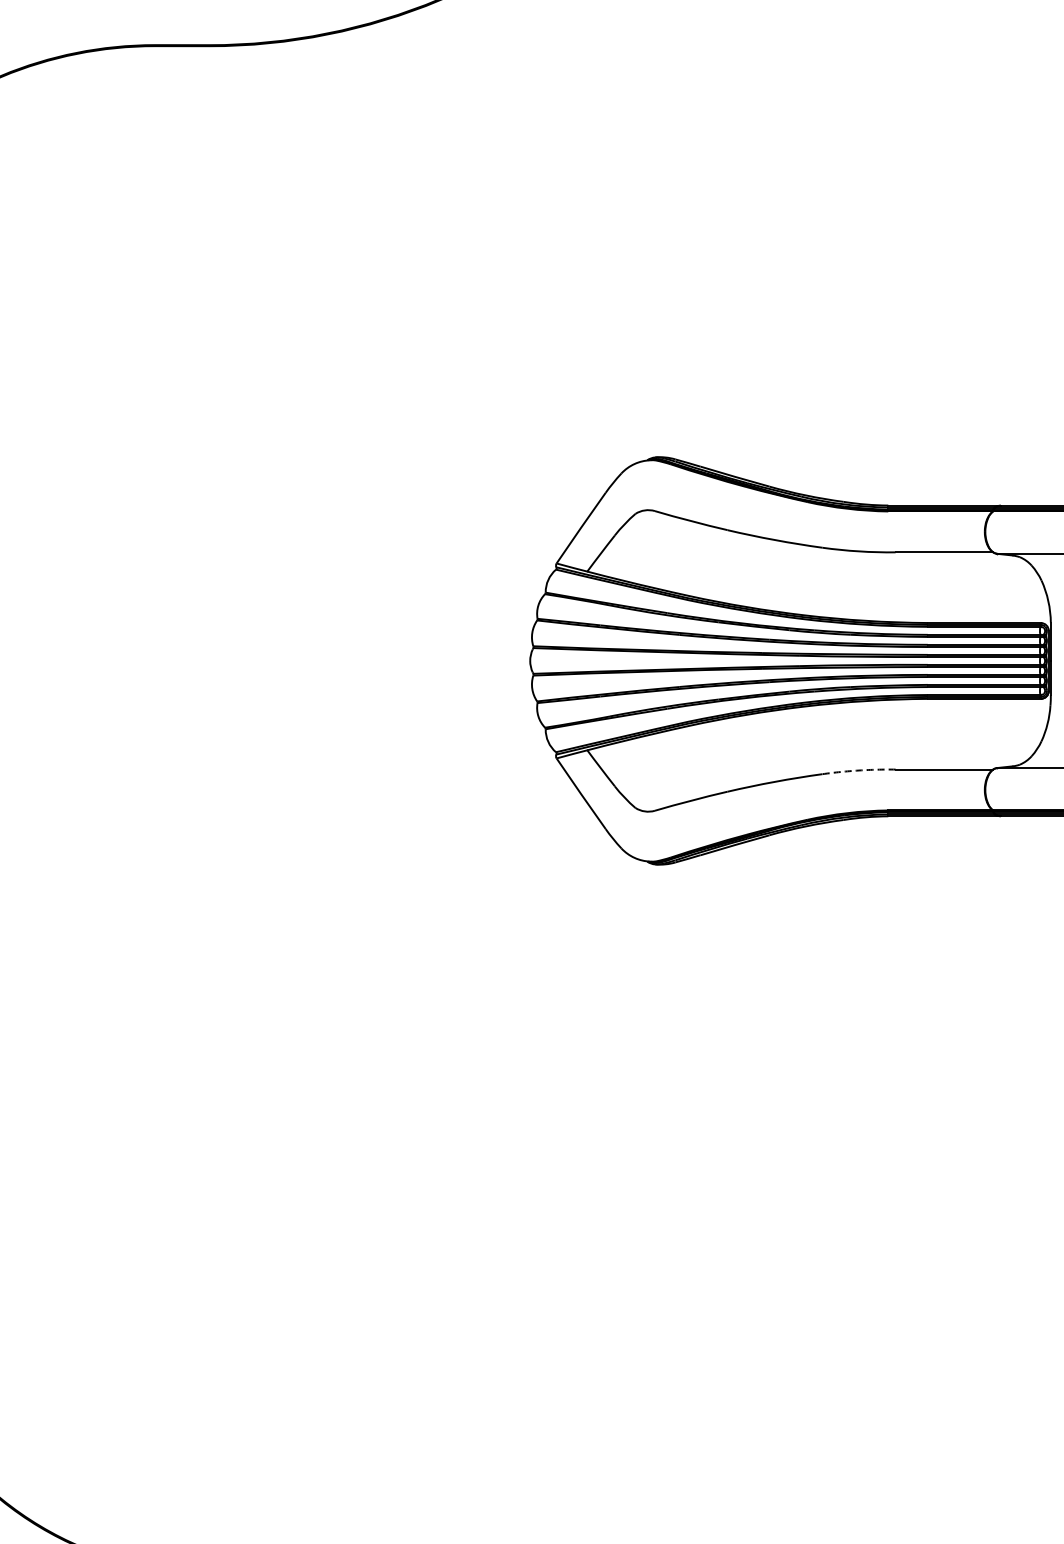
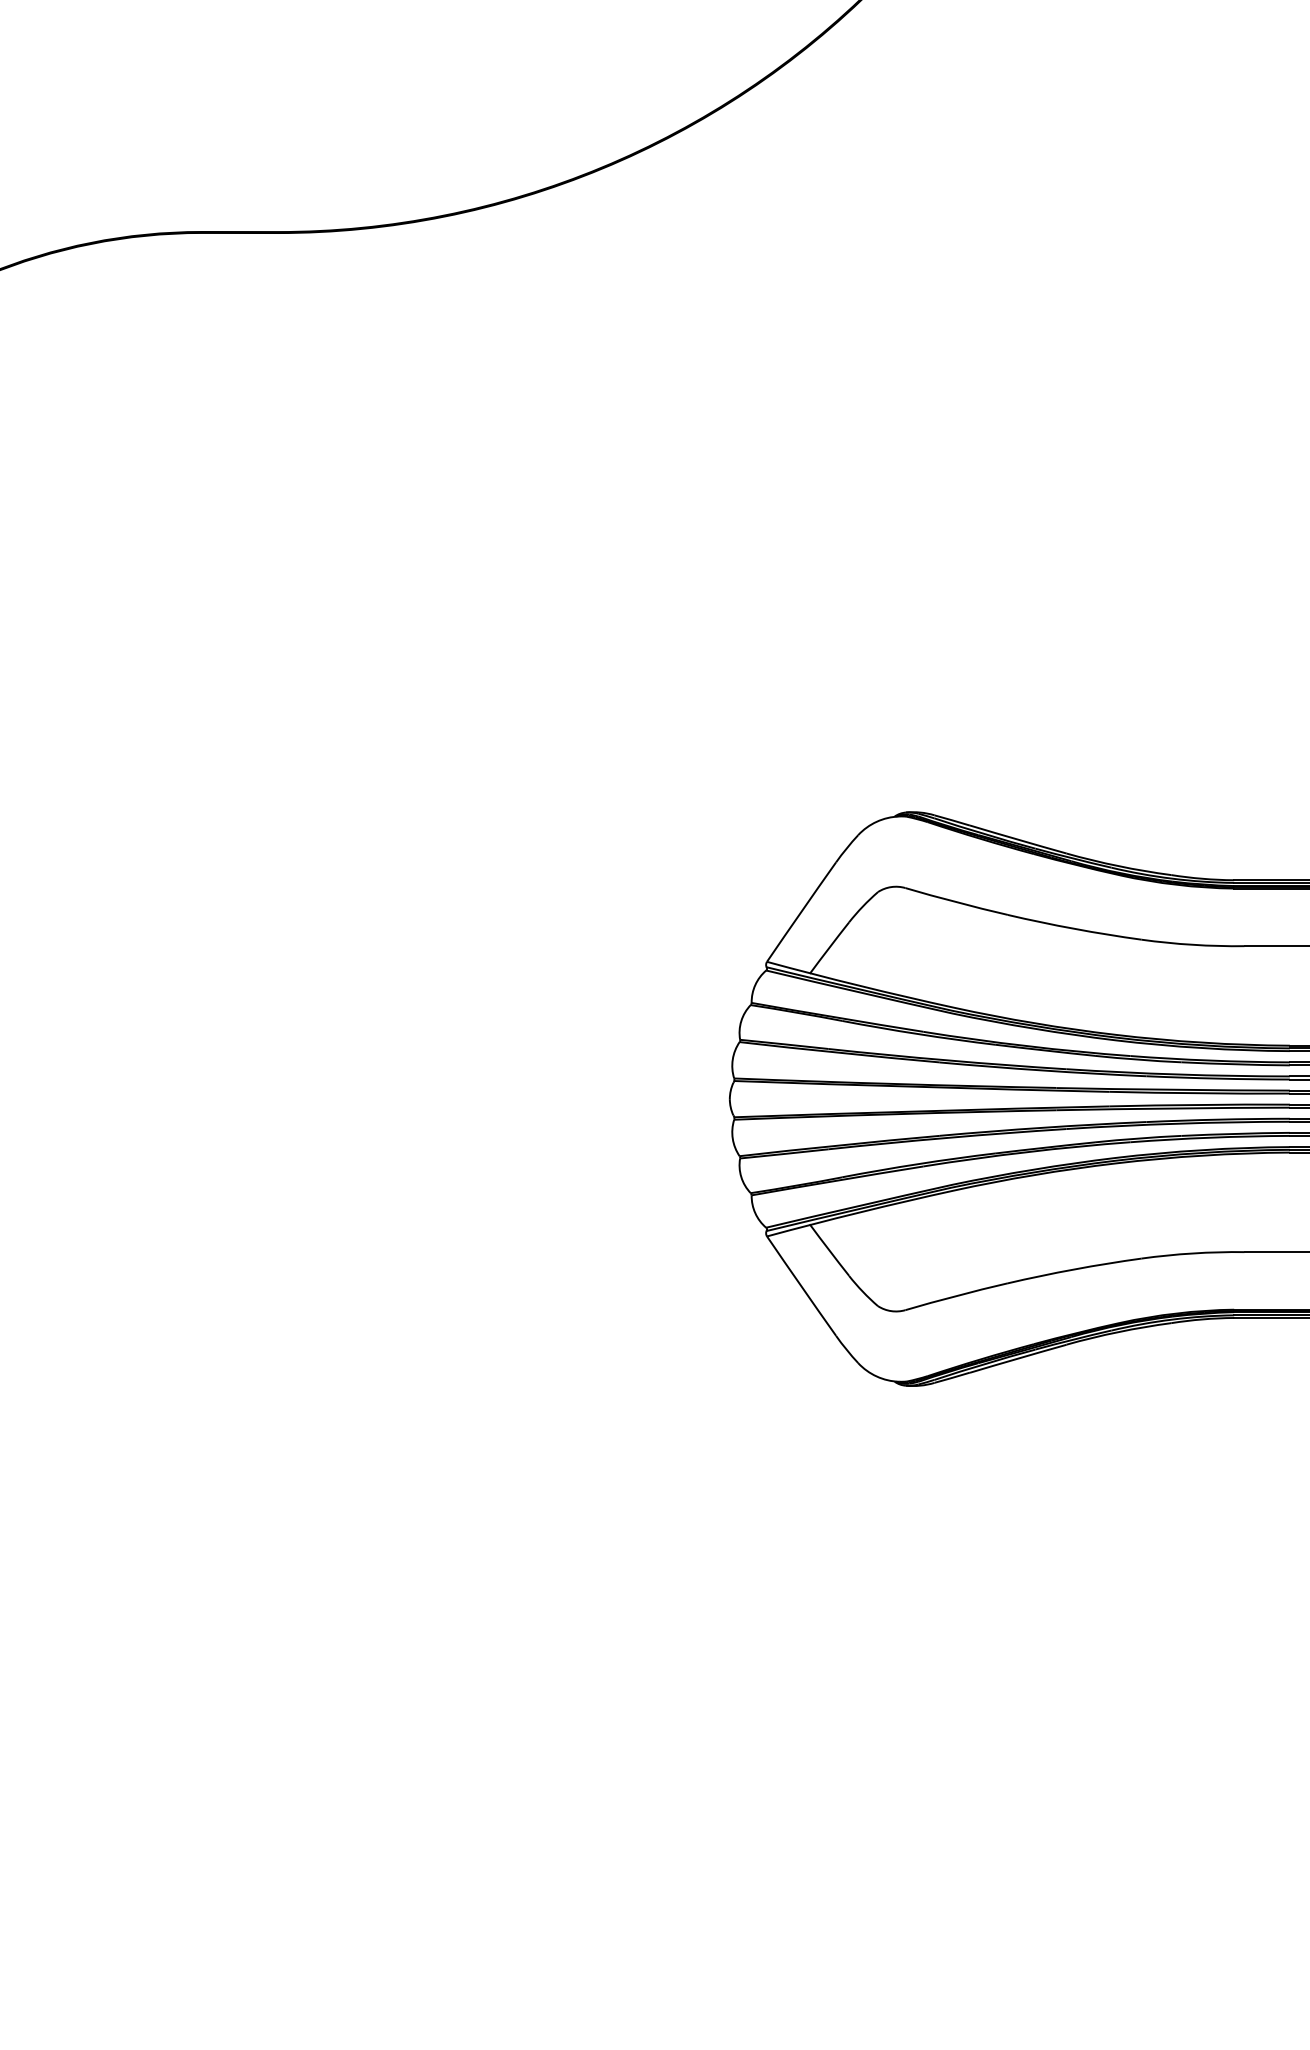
arc: (859, 770) -> (1193, 1253), dashed -> solid

